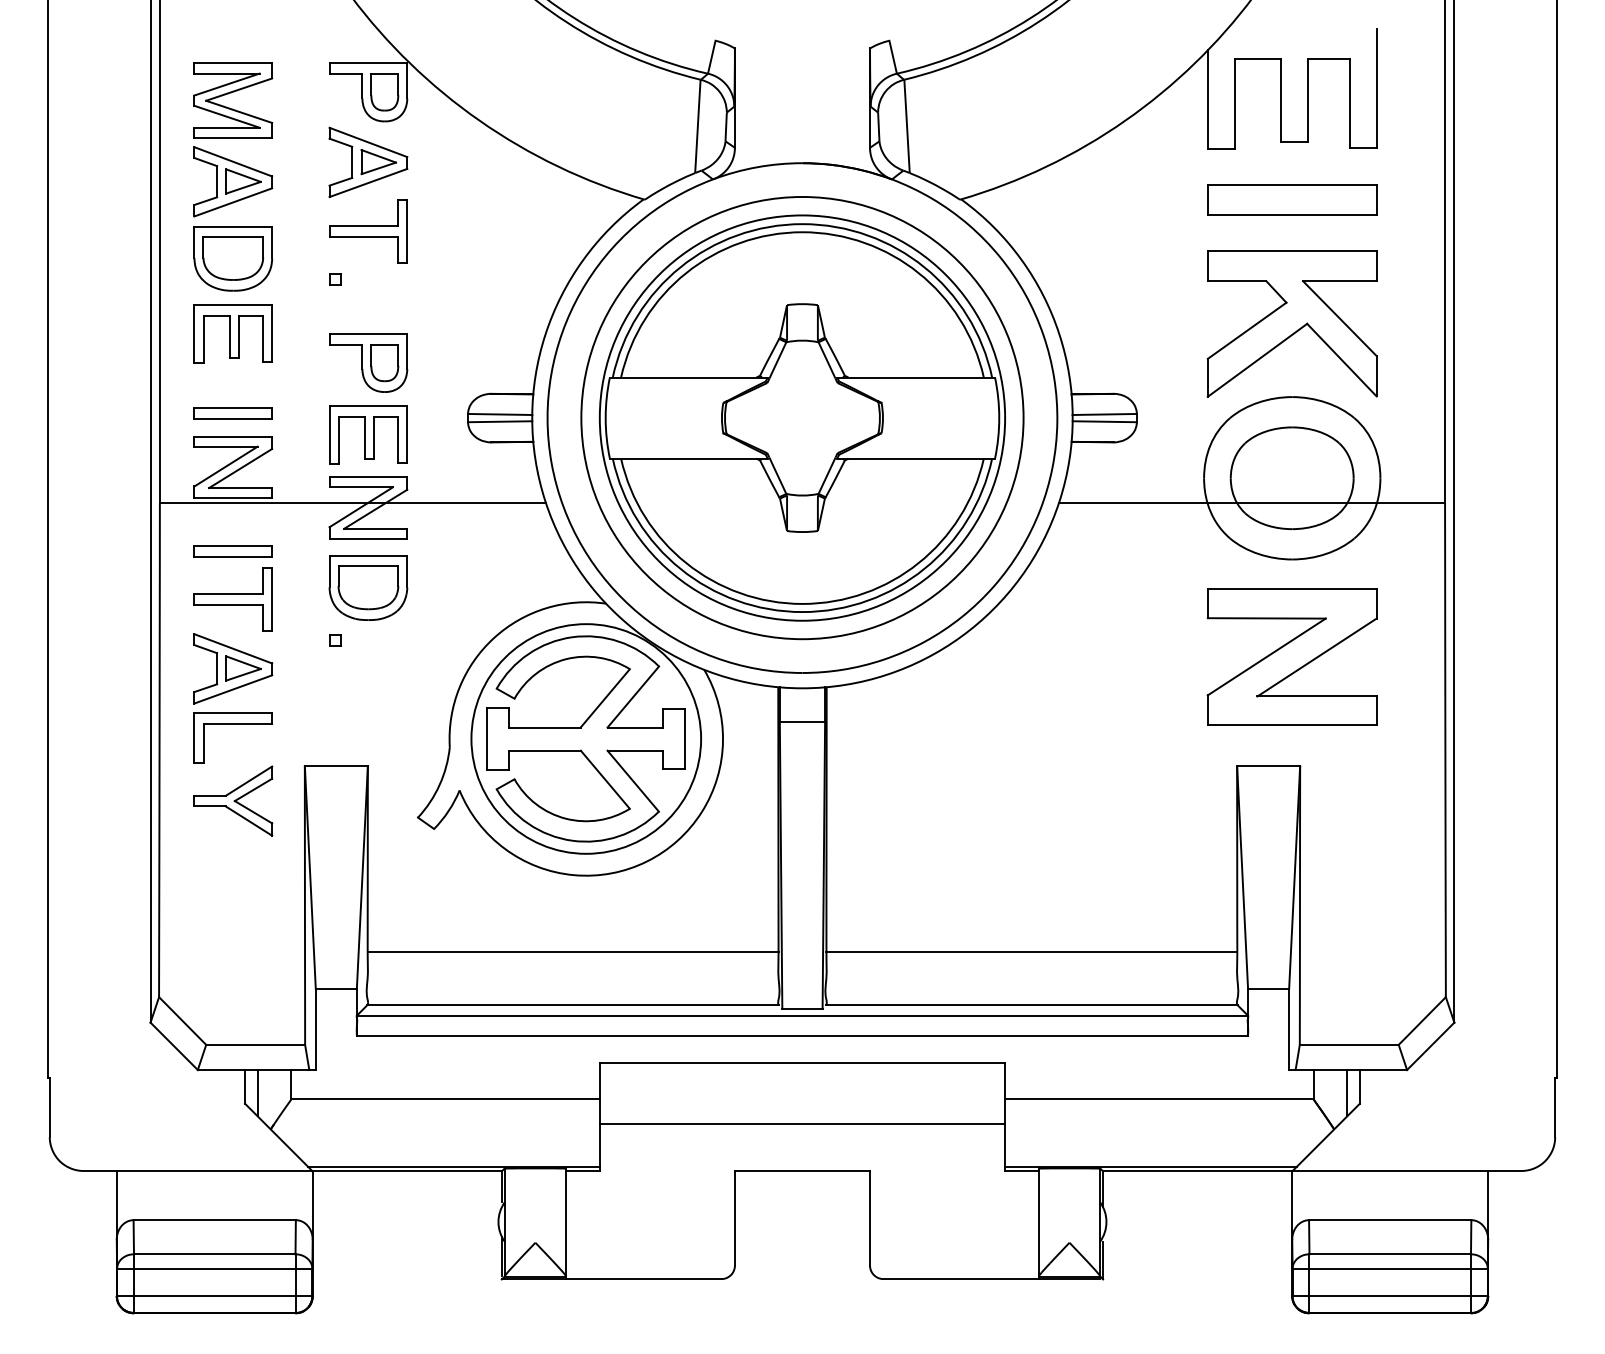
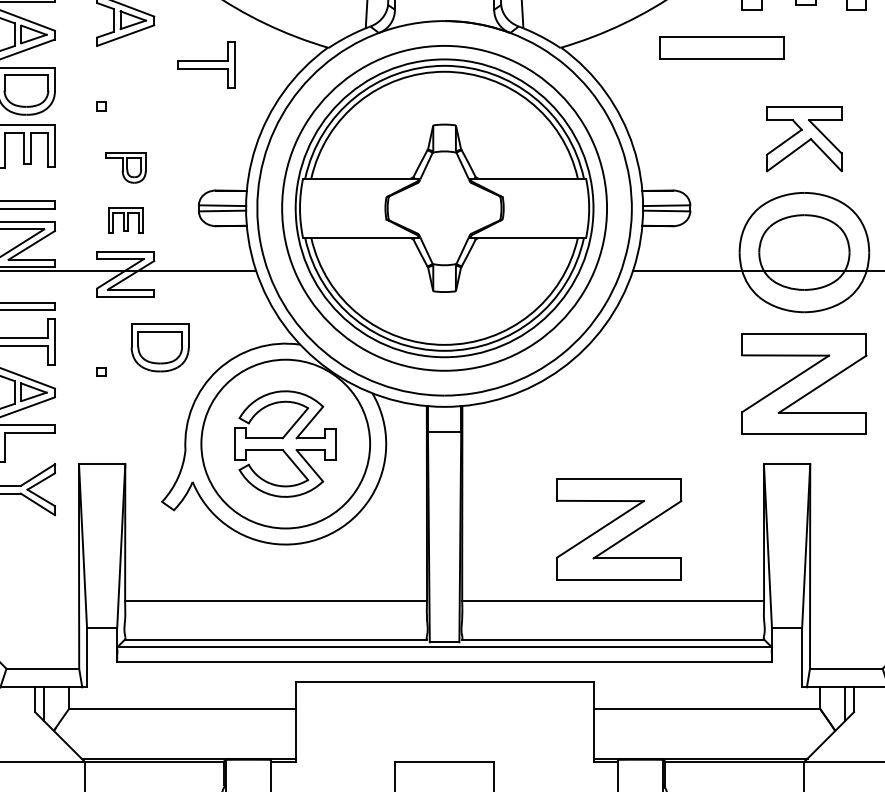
part: (1292, 199) -> (722, 47), moved
part: (368, 231) -> (206, 64), moved
part: (1291, 323) -> (803, 138), size x0.6
part: (368, 362) -> (125, 167), size x0.7
part: (368, 434) -> (125, 220), size x0.6
part: (368, 587) -> (160, 347), moved
part: (585, 738) -> (285, 443), size x0.7
part: (1039, 854) -> (618, 528), added
line: (802, 1124) -> (444, 727), removed

